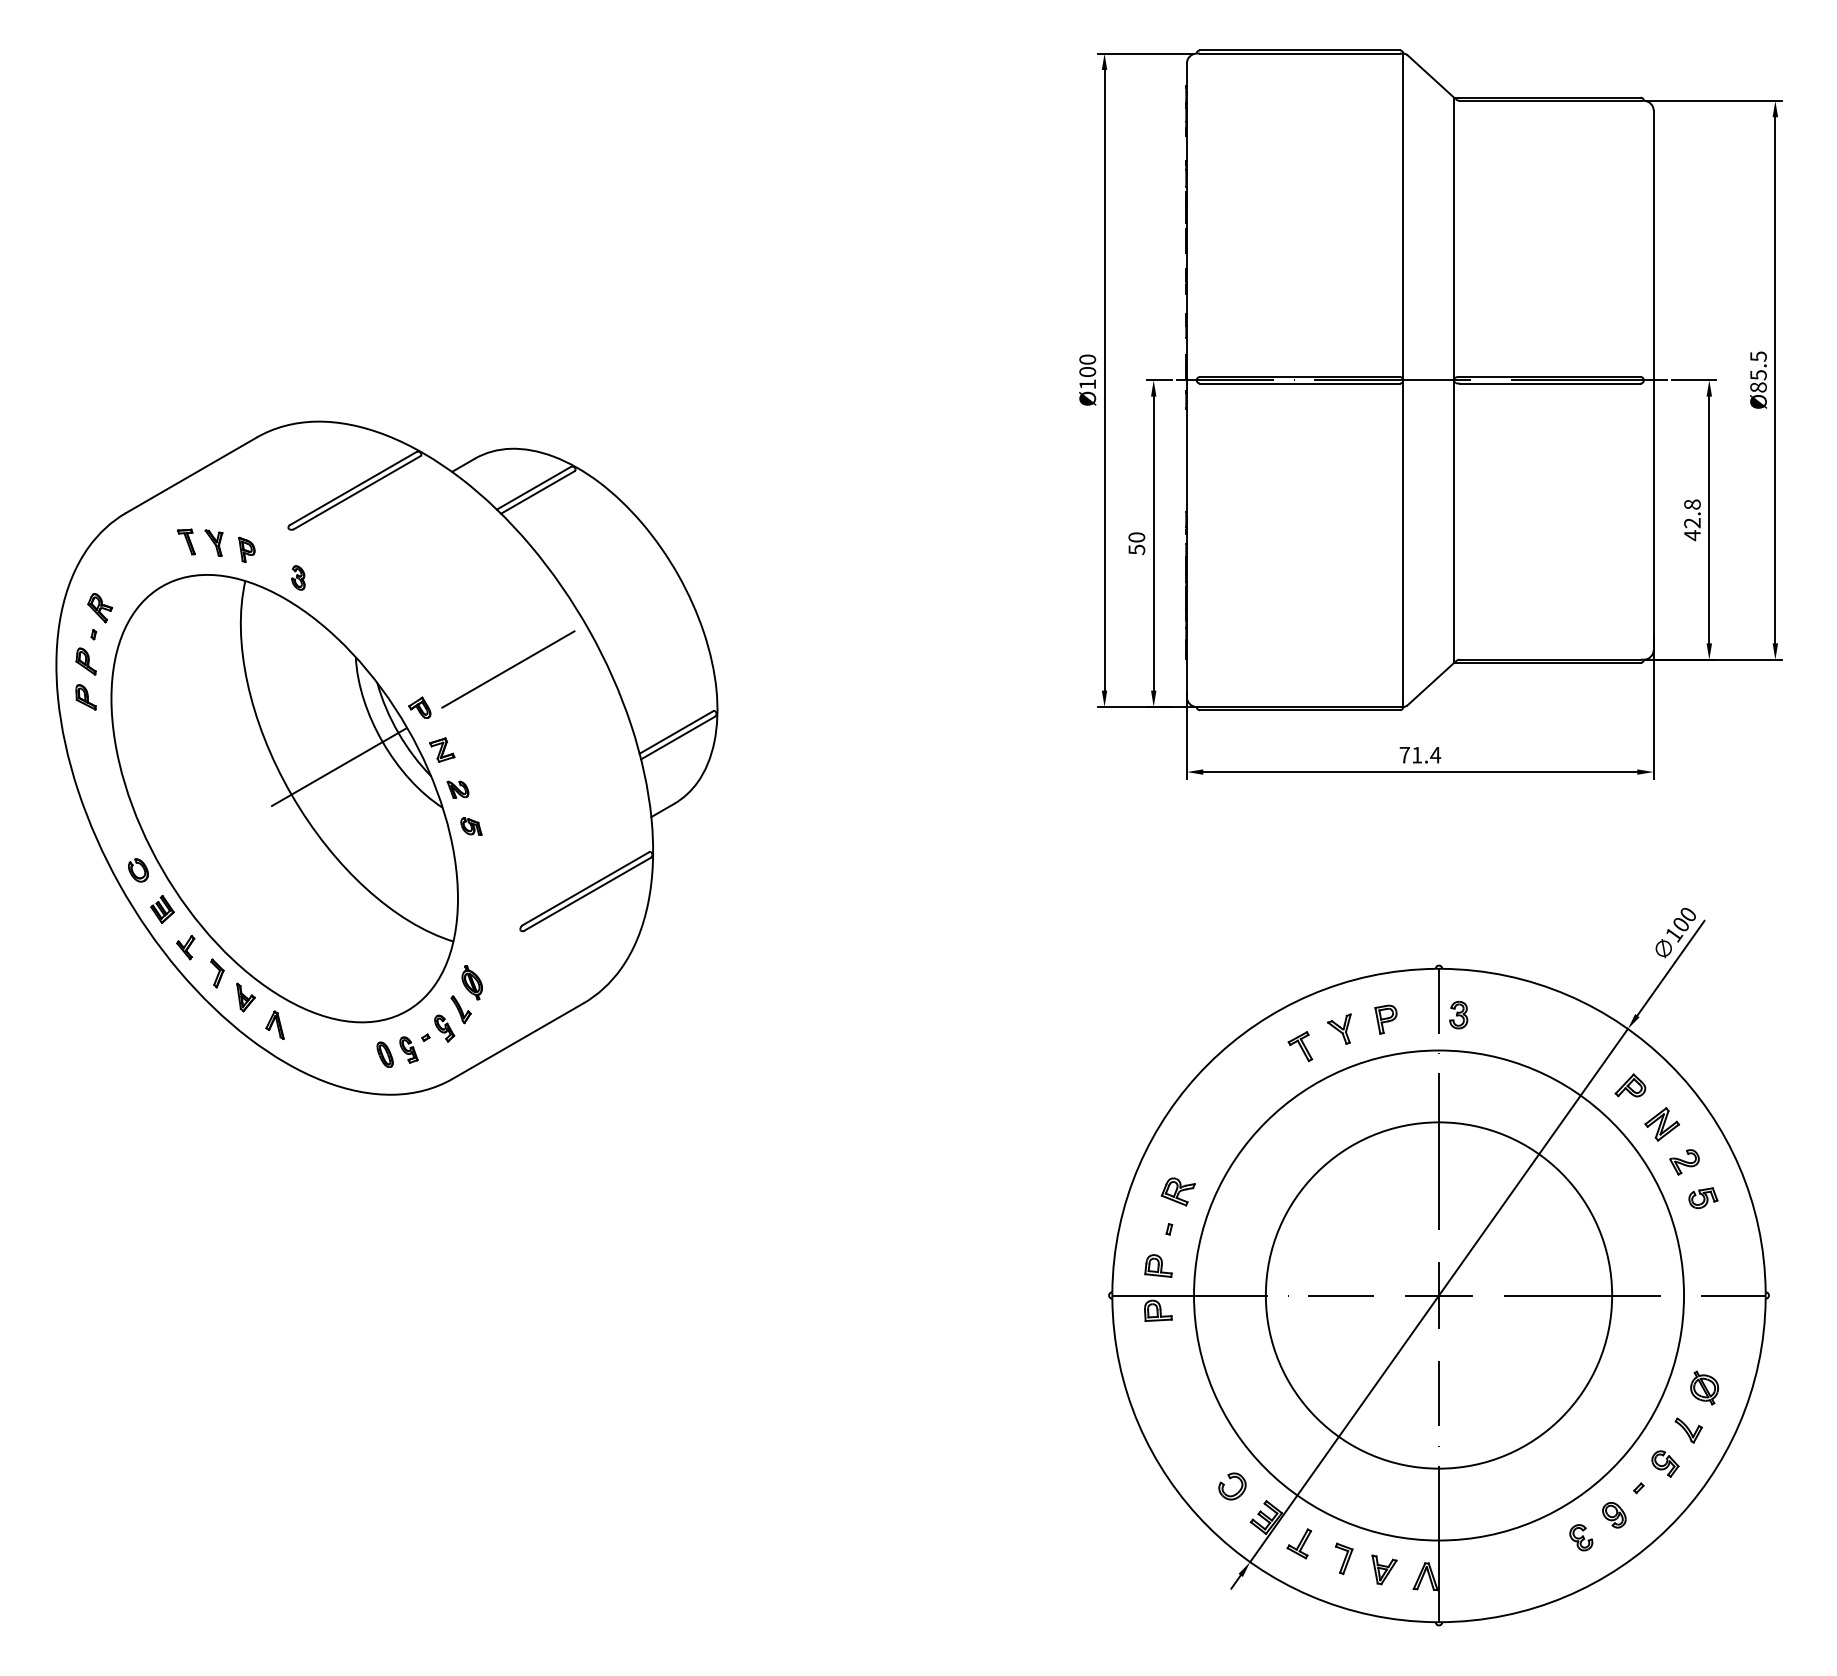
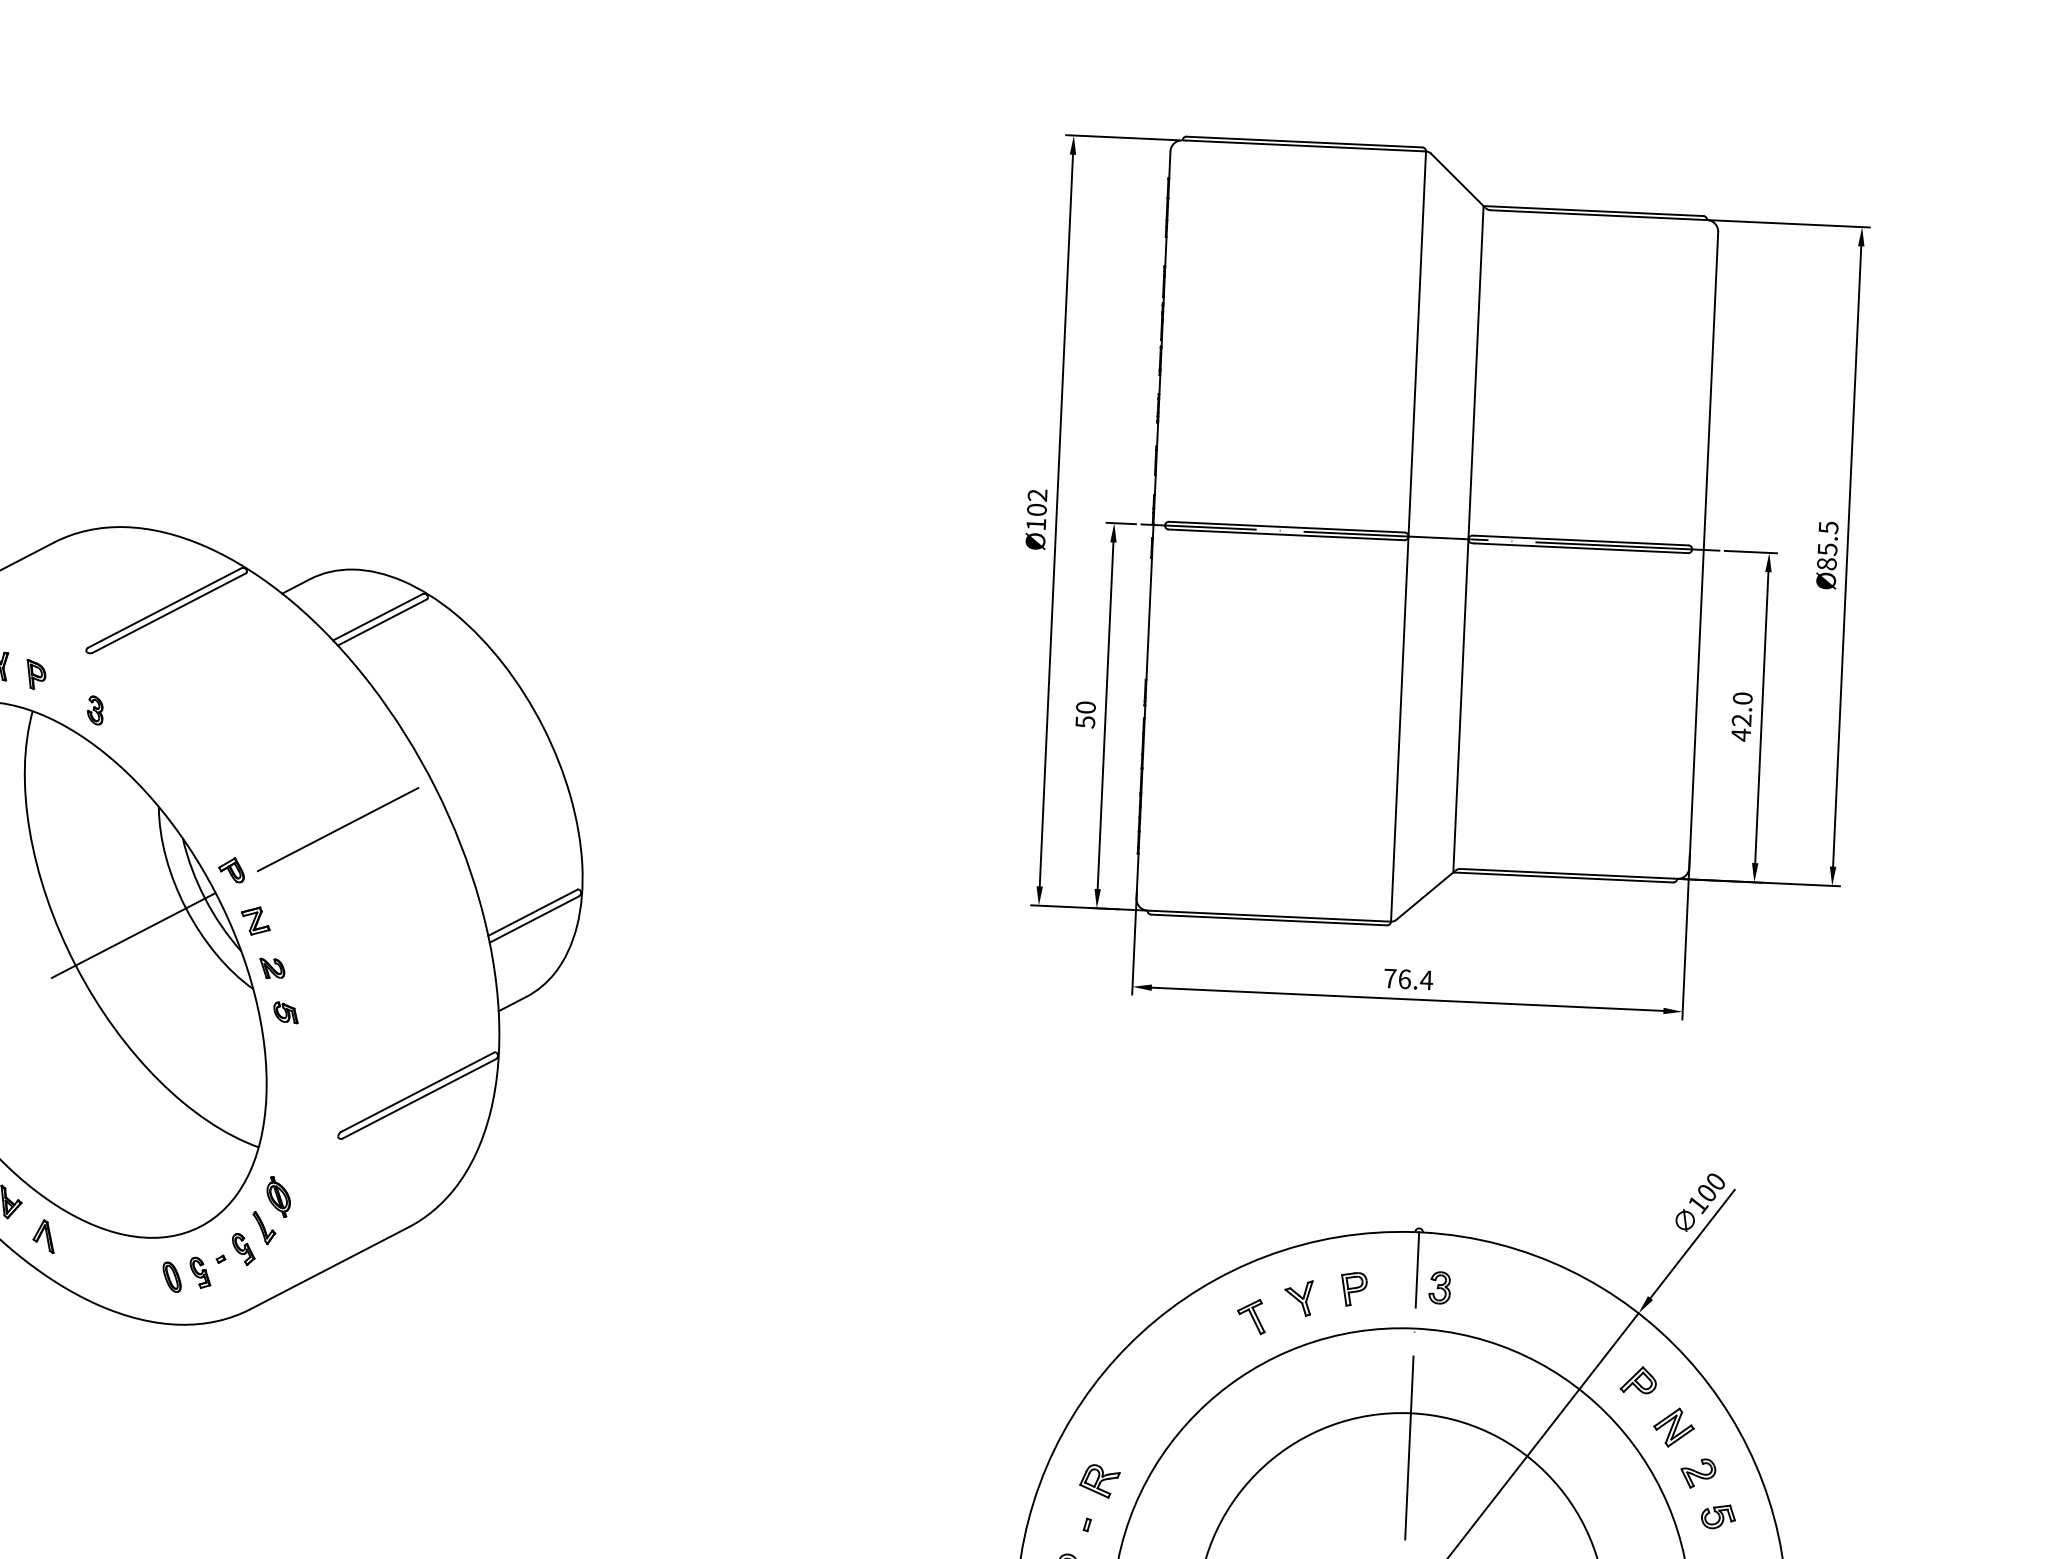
text: (1087, 359) -> (1037, 495), Ø100 -> Ø102
text: (1692, 504) -> (1742, 698), 42.8 -> 42.0
text: (1417, 754) -> (1405, 978), 71.4 -> 76.4

